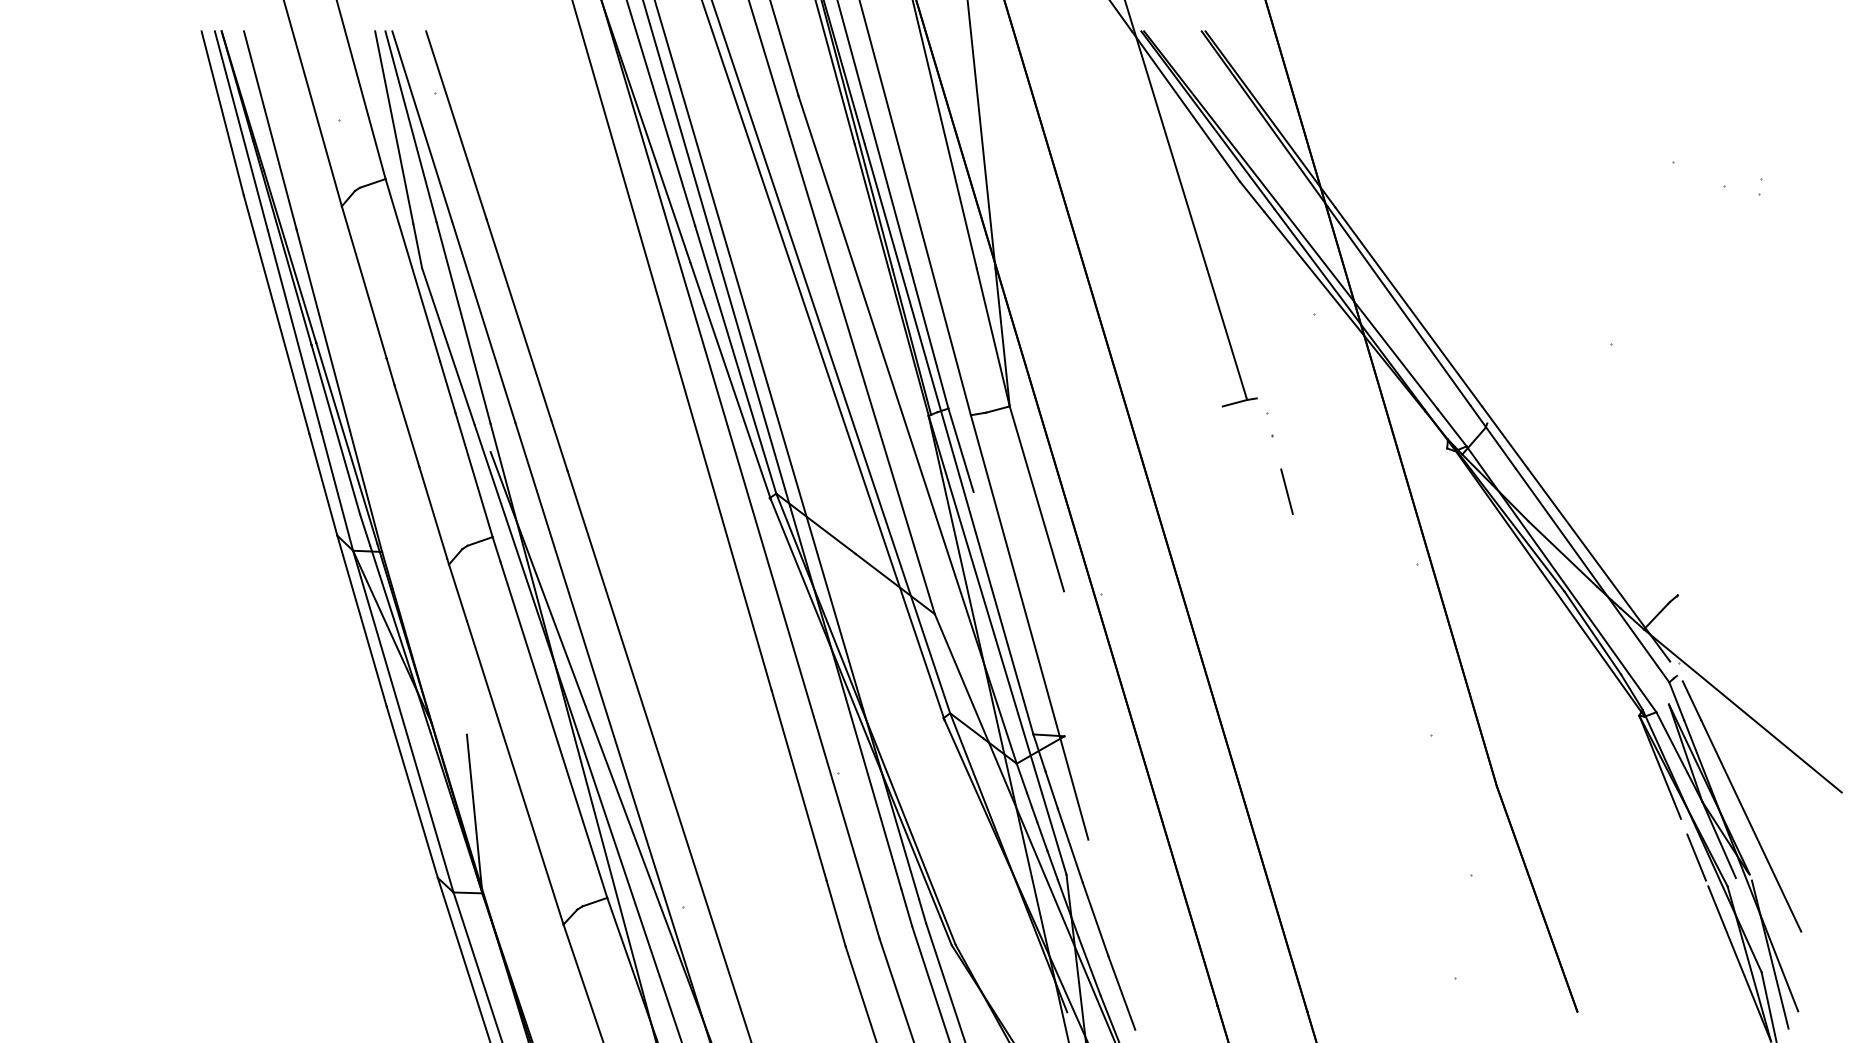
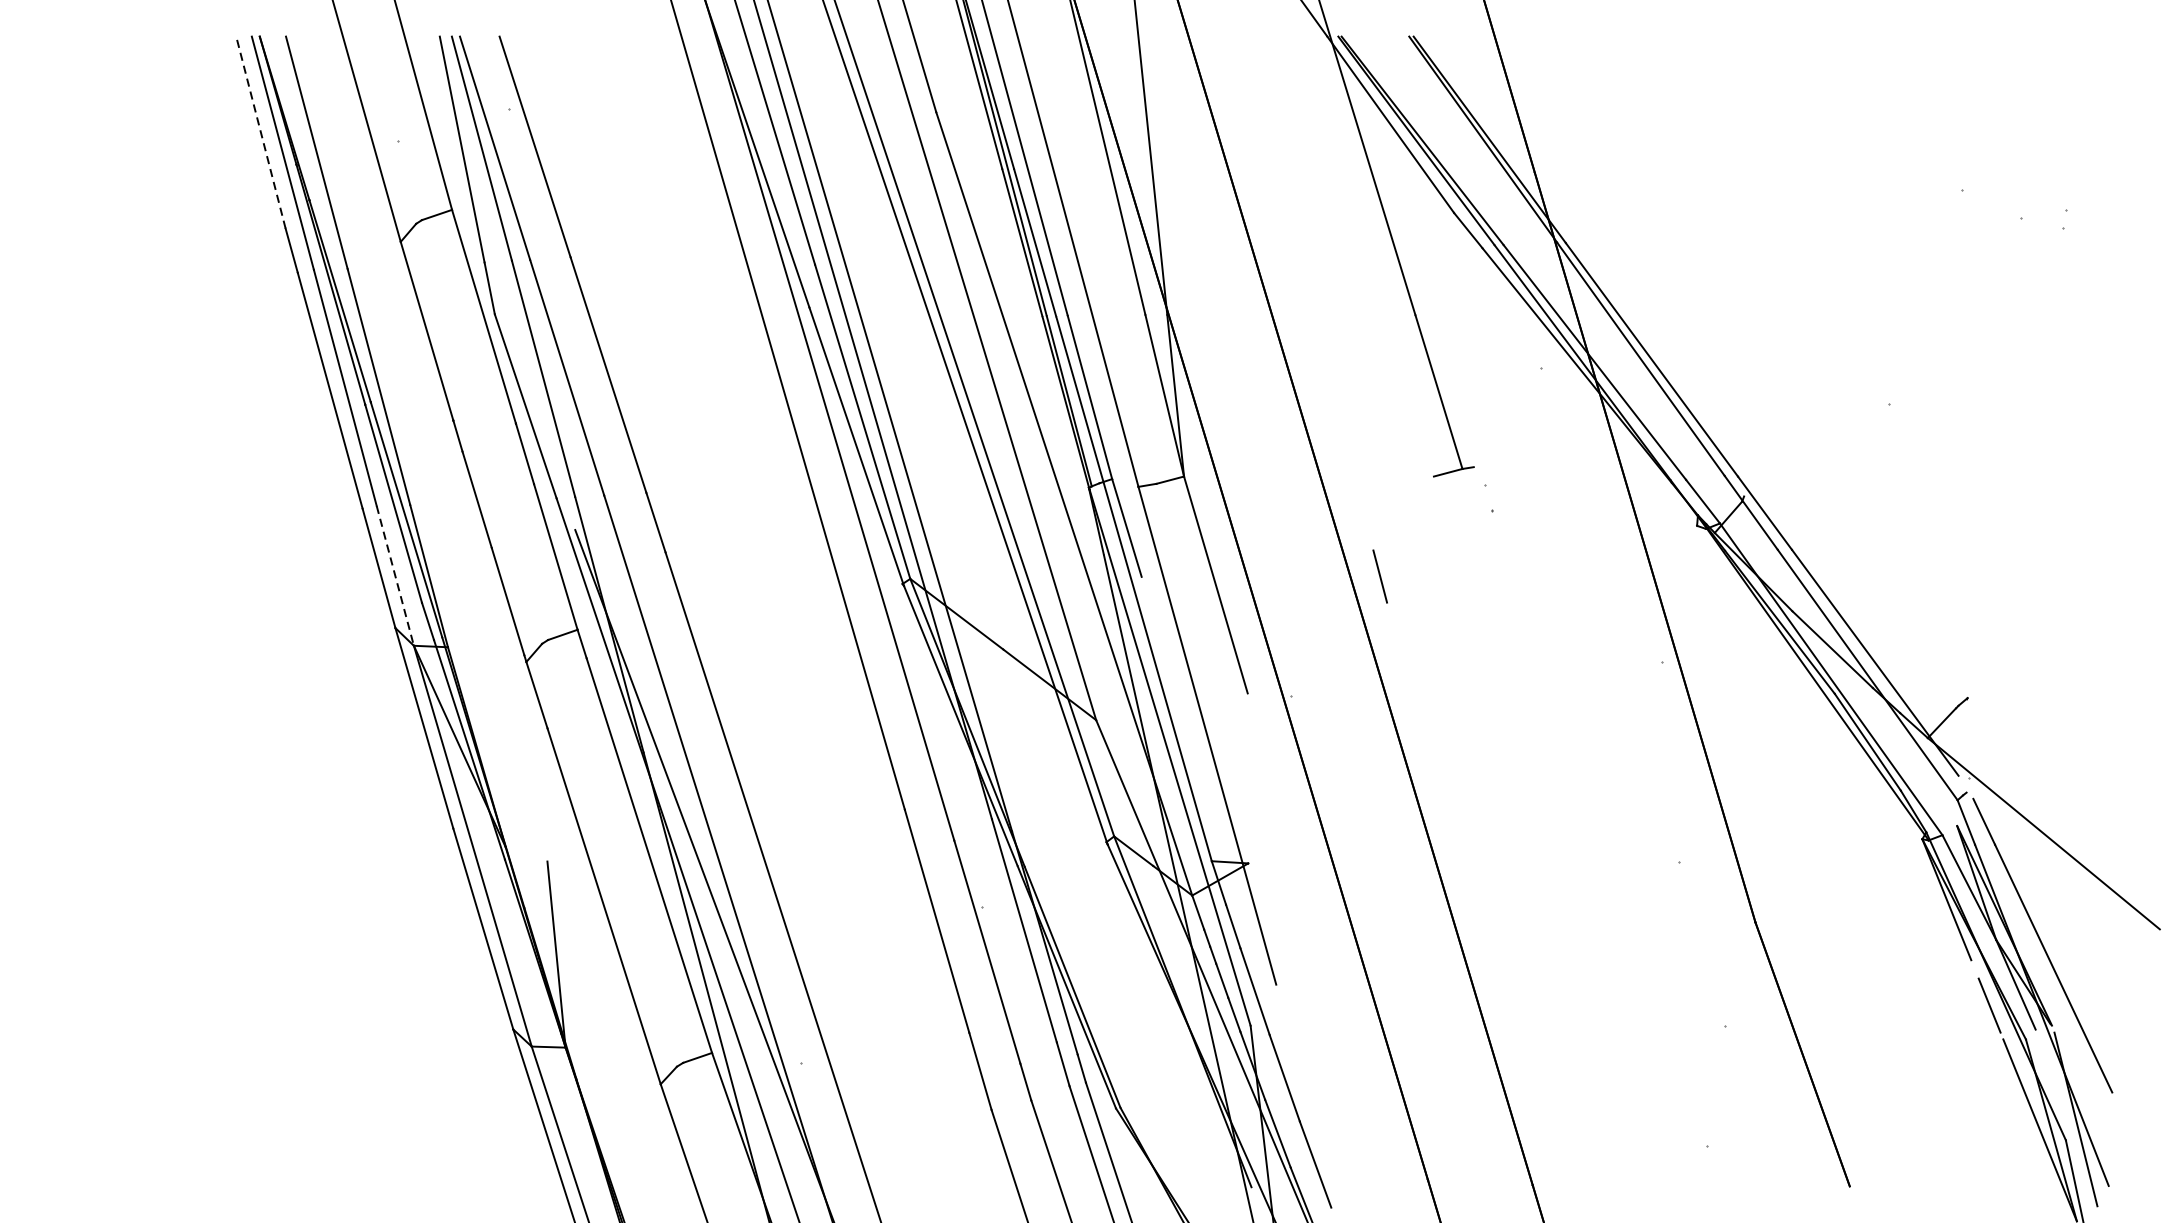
line: (222, 113) -> (260, 132), solid -> dashed
line: (337, 491) -> (395, 576), solid -> dashed
line: (1286, 491) -> (1379, 576), moved

